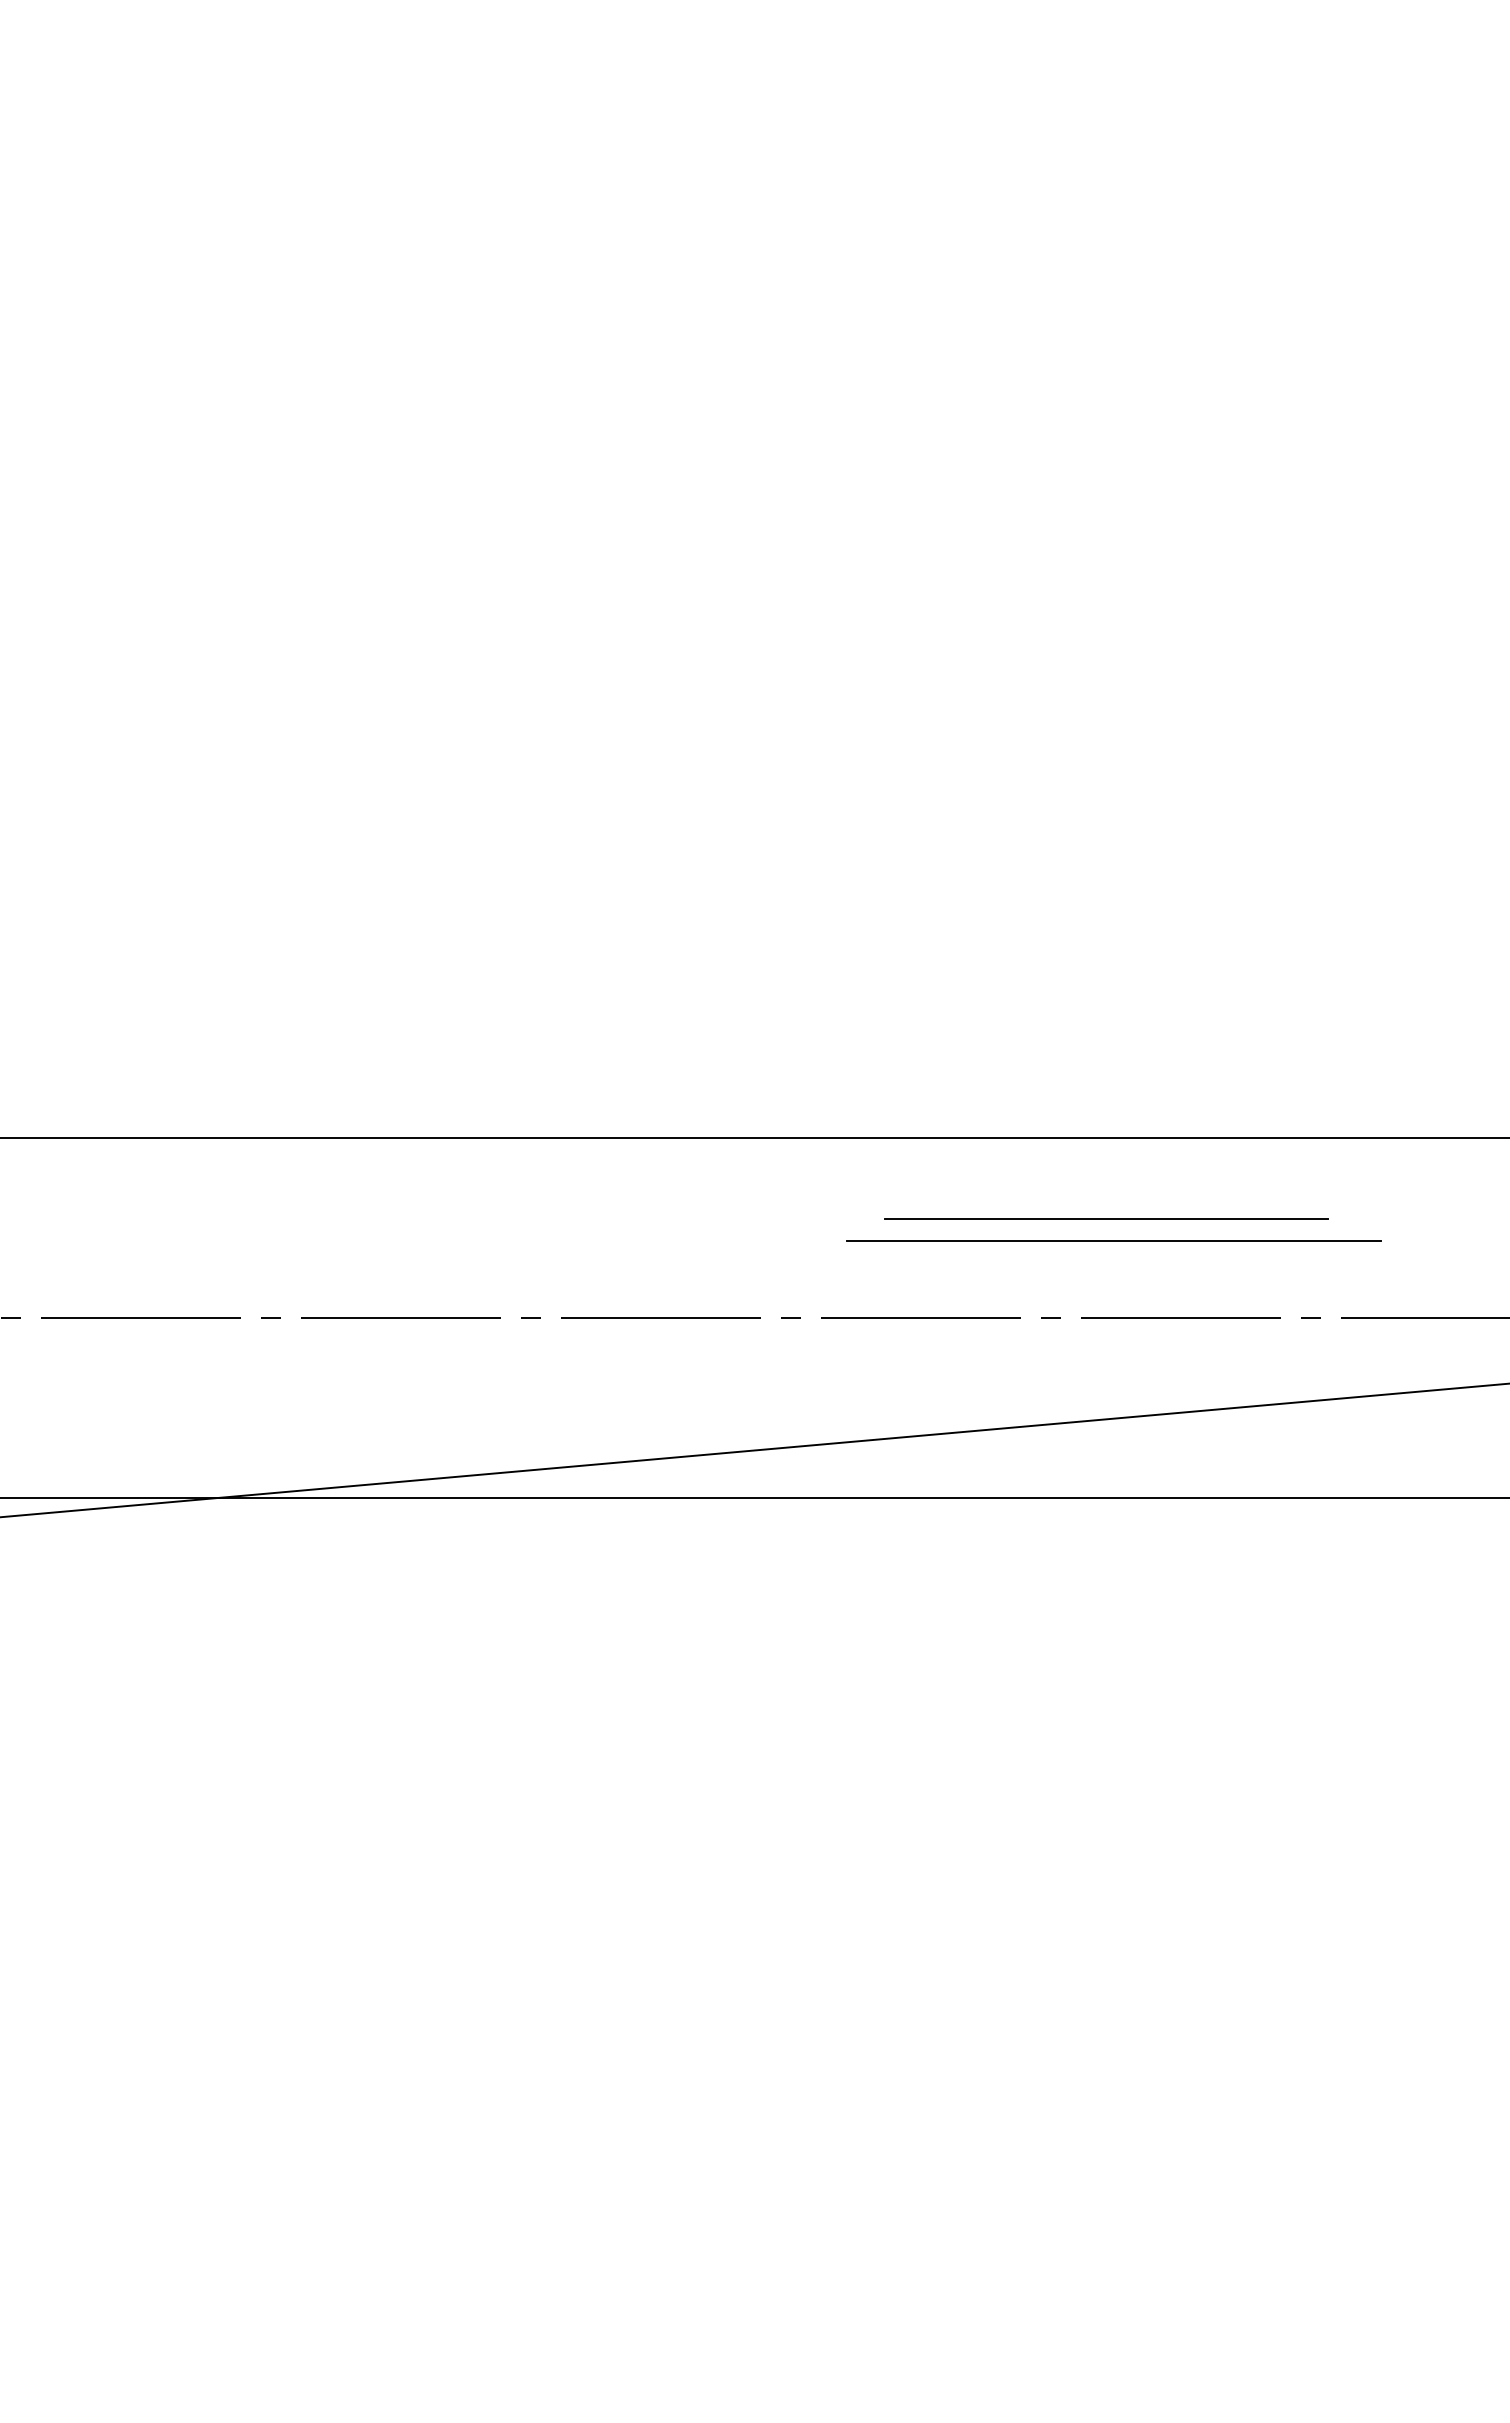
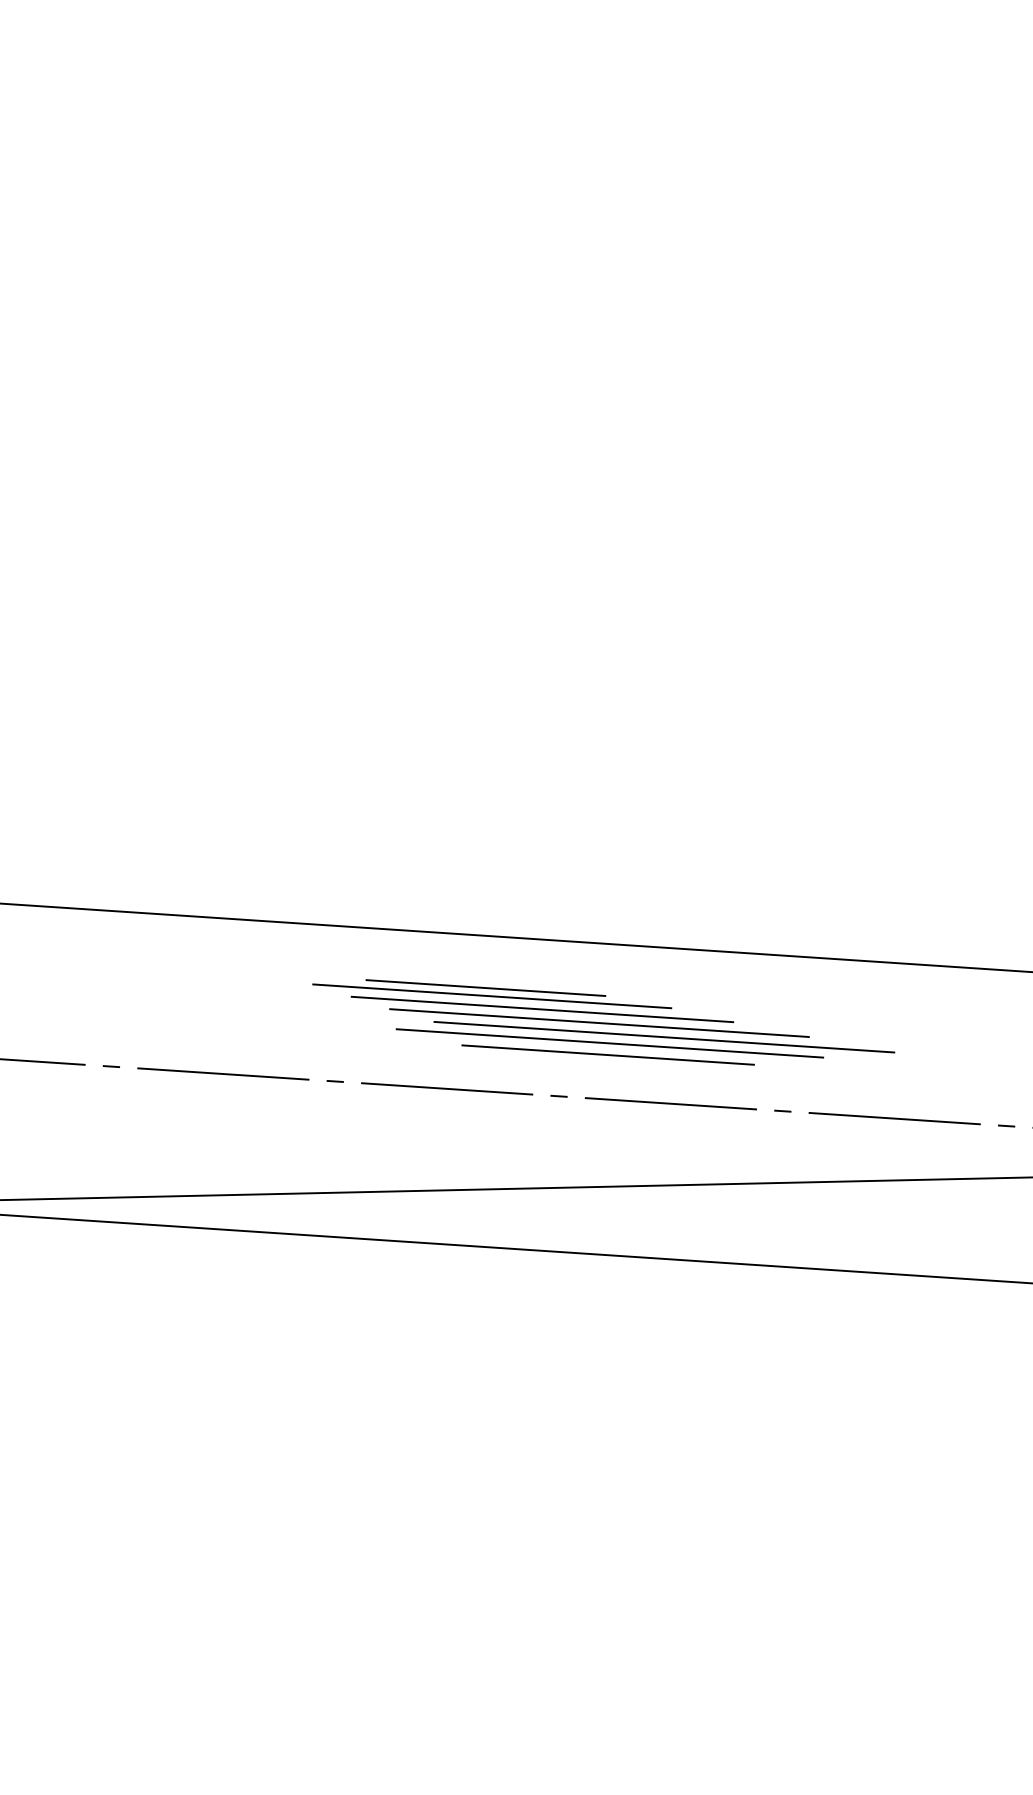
line: (957, 1198) -> (485, 988), added
line: (965, 1207) -> (491, 996), added
line: (1106, 1218) -> (542, 1009), moved
line: (1091, 1229) -> (599, 1022), added
line: (1113, 1240) -> (663, 1036), moved
line: (1105, 1252) -> (609, 1043), added
line: (1104, 1266) -> (608, 1055), added

